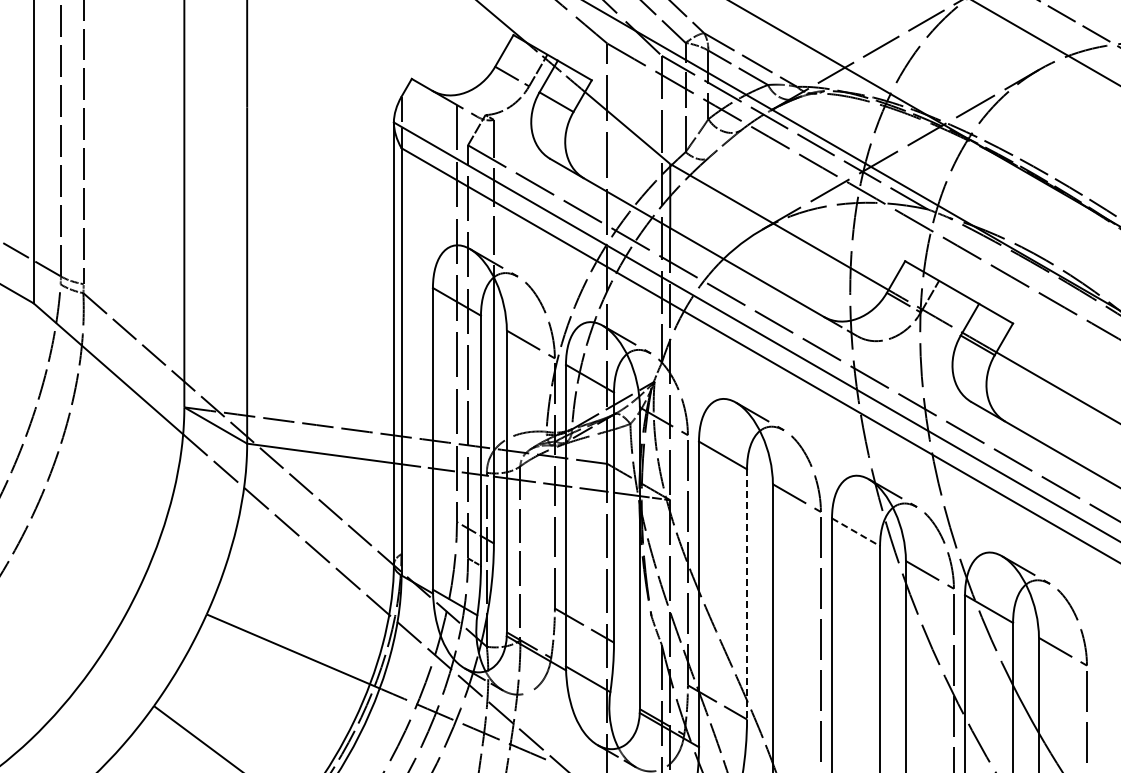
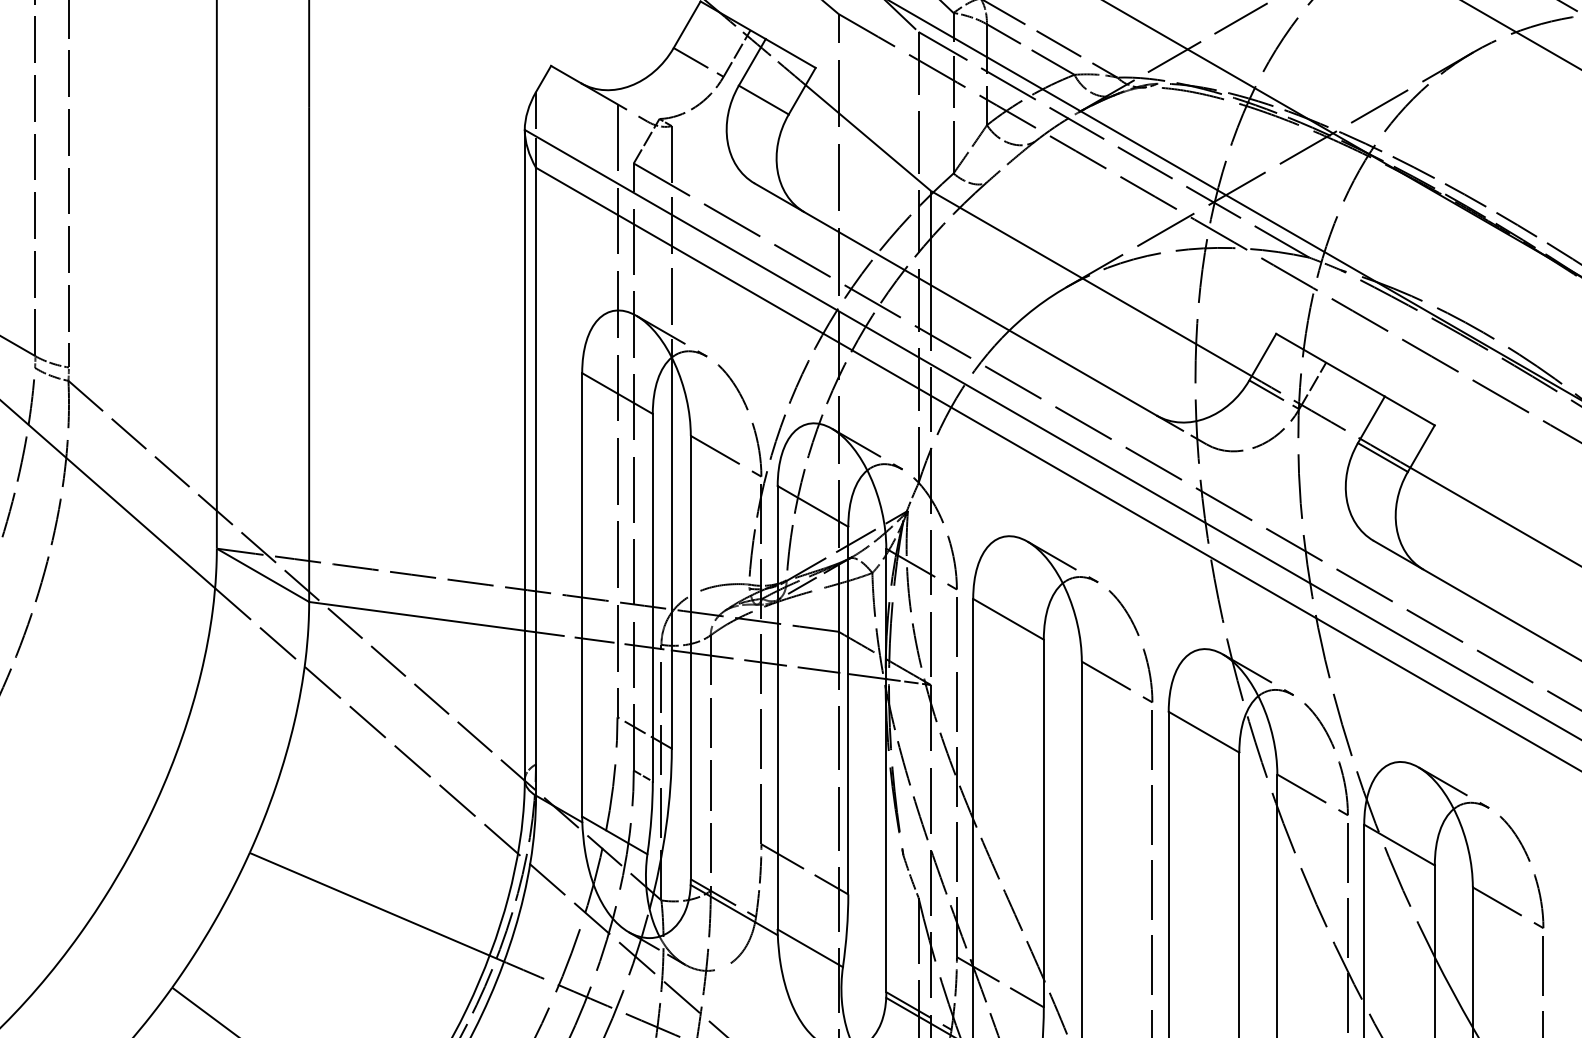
line: (856, 532) -> (1204, 732), dashed -> solid
line: (747, 594) -> (1044, 823), dashed -> solid

